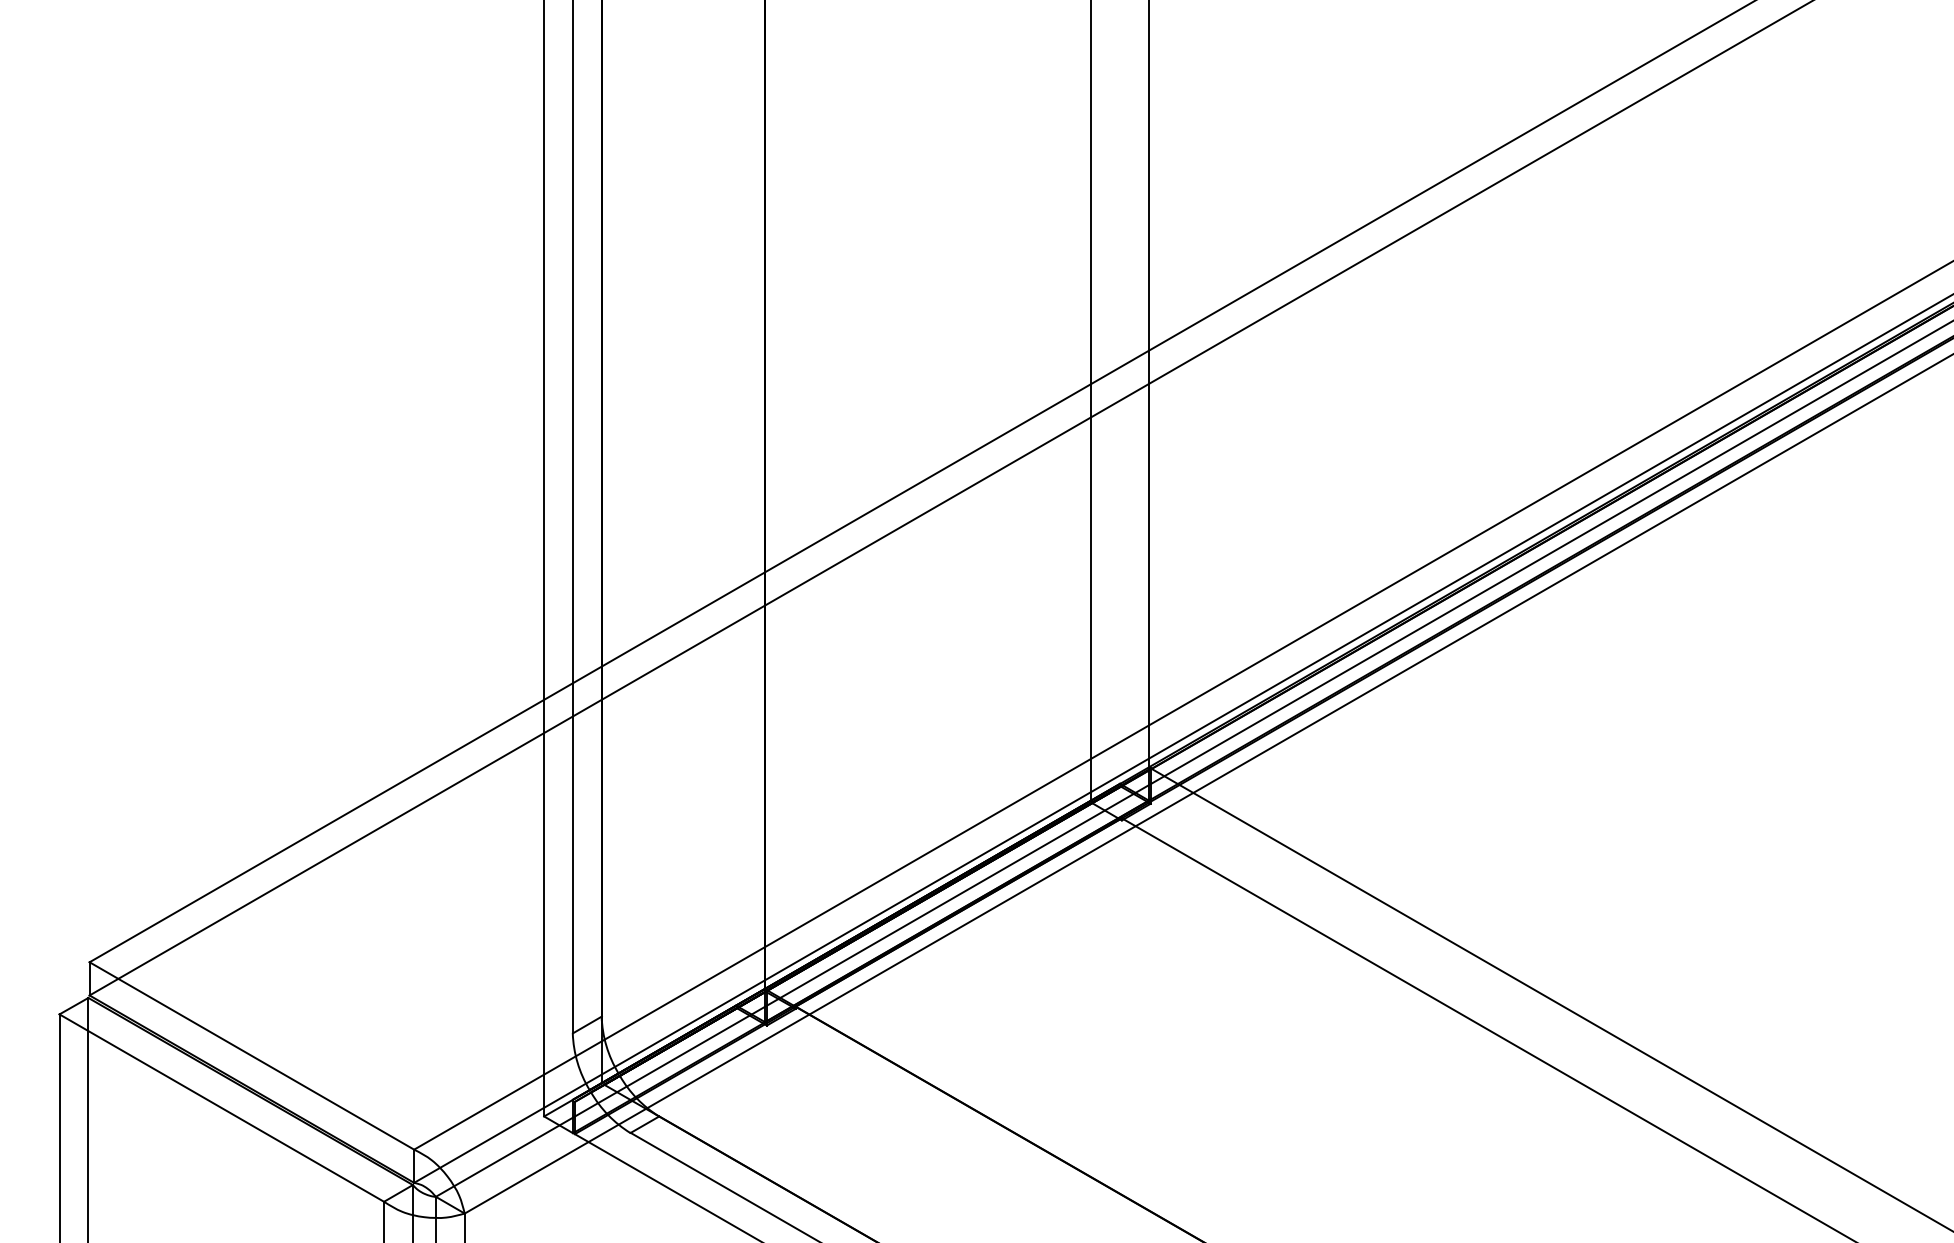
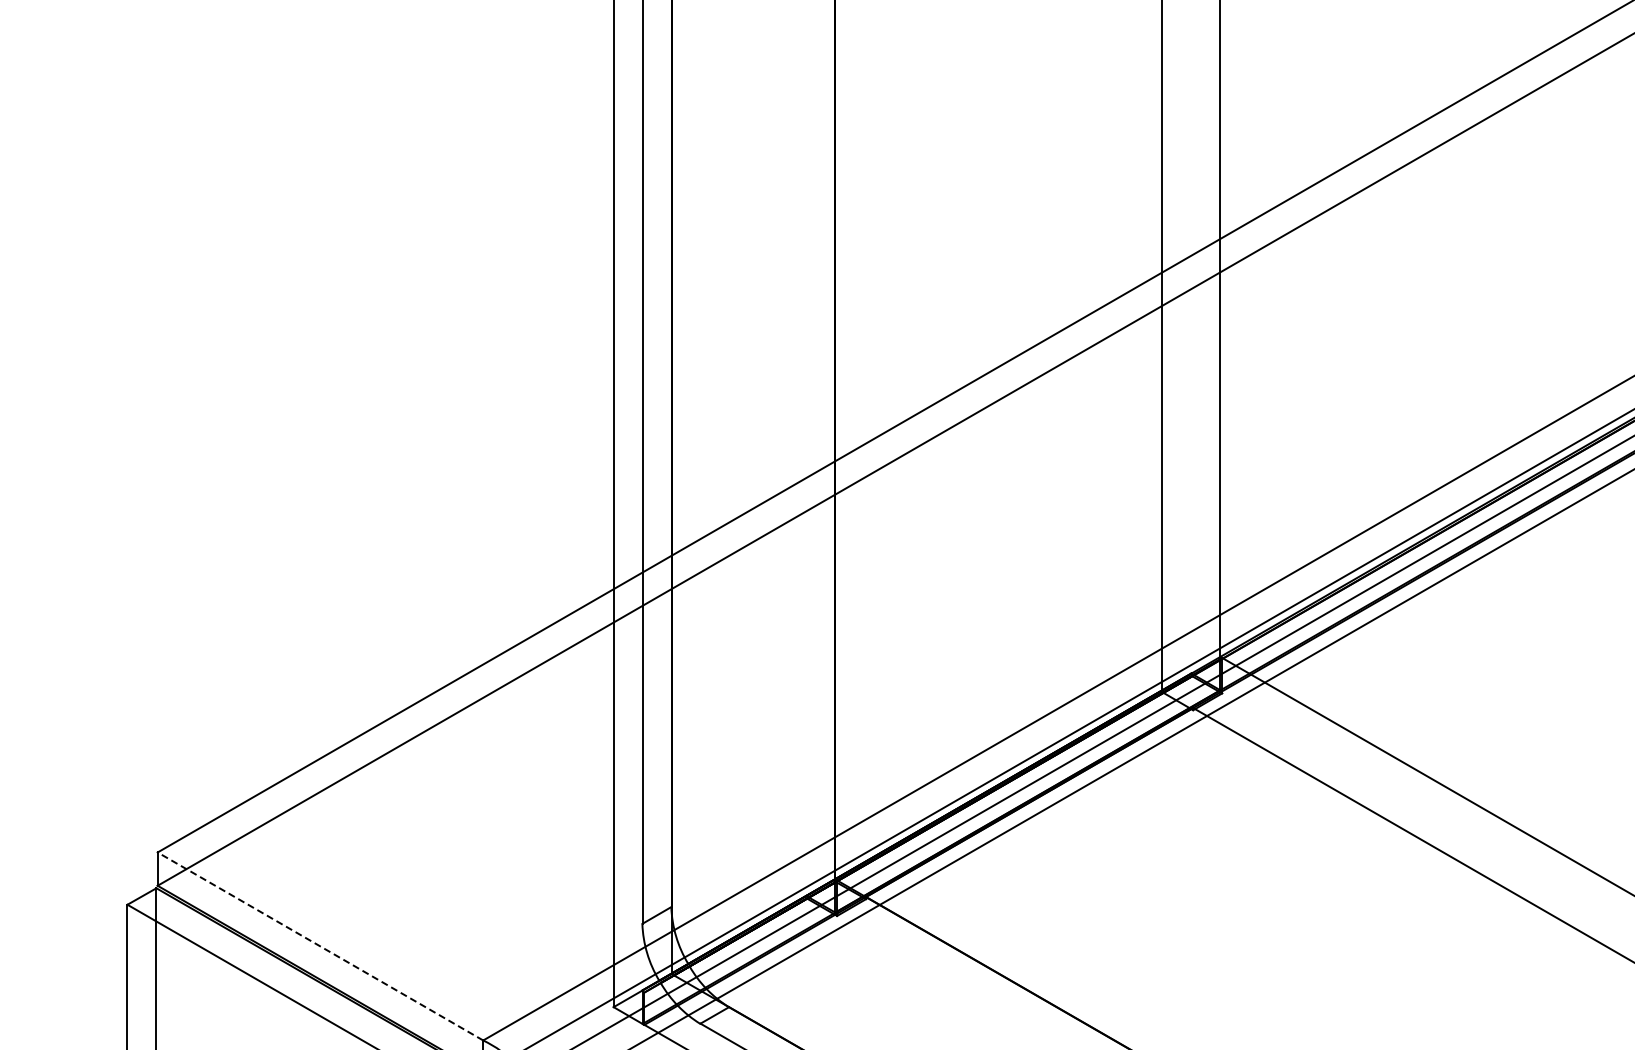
line: (251, 1055) -> (320, 946), solid -> dashed

